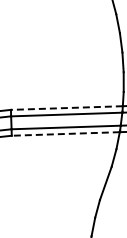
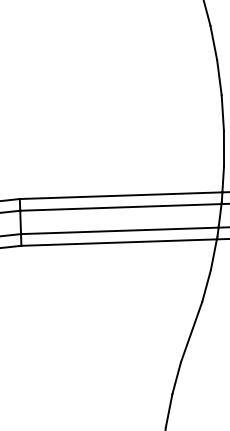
line: (66, 108) -> (120, 196), dashed -> solid
line: (65, 133) -> (118, 241), dashed -> solid

